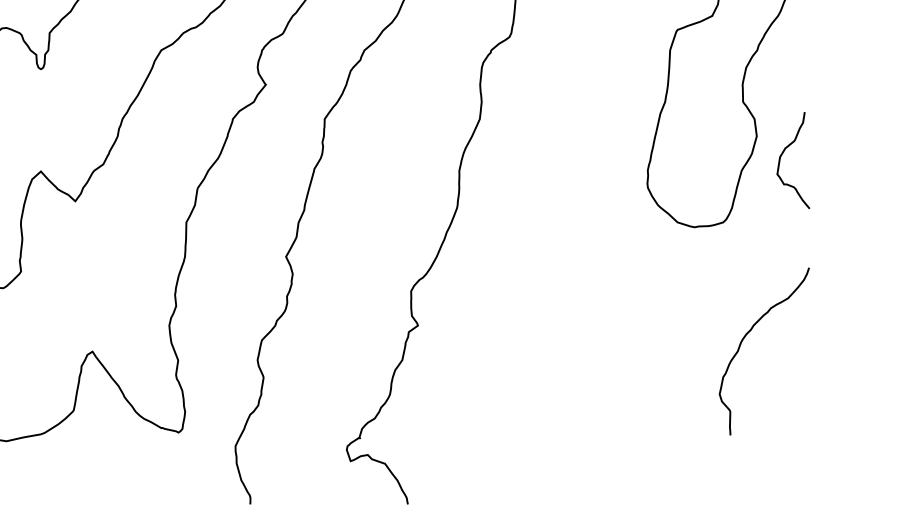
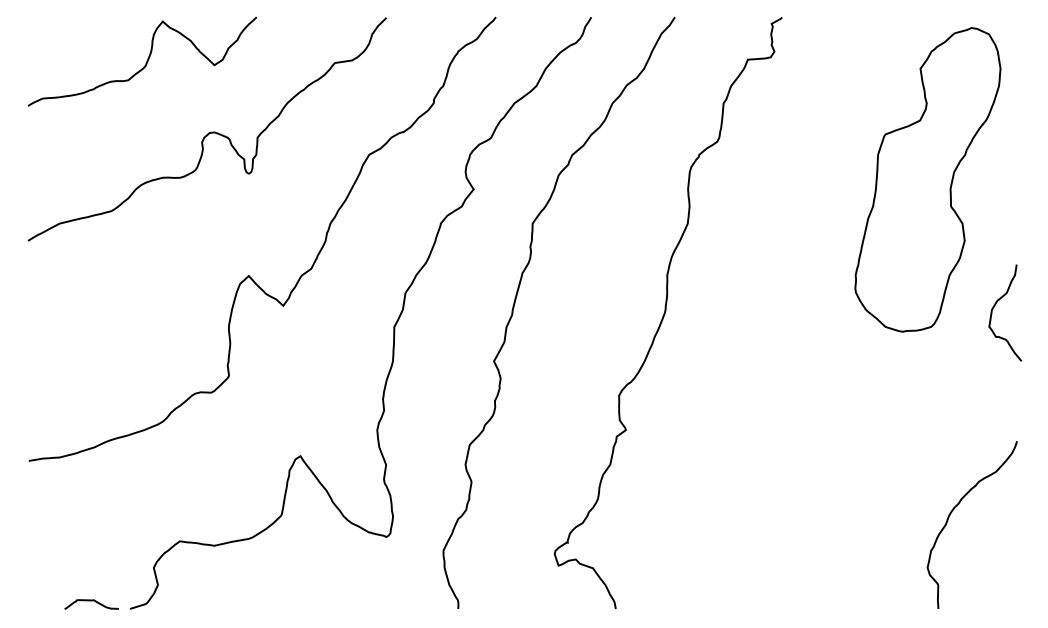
curve: (784, 151) -> (996, 304), moved
curve: (744, 338) -> (952, 512), moved

